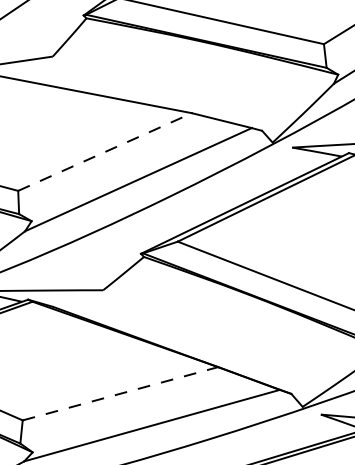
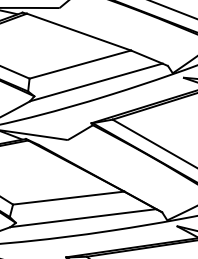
line: (105, 151) -> (80, 64), dashed -> solid
line: (121, 394) -> (69, 198), dashed -> solid

